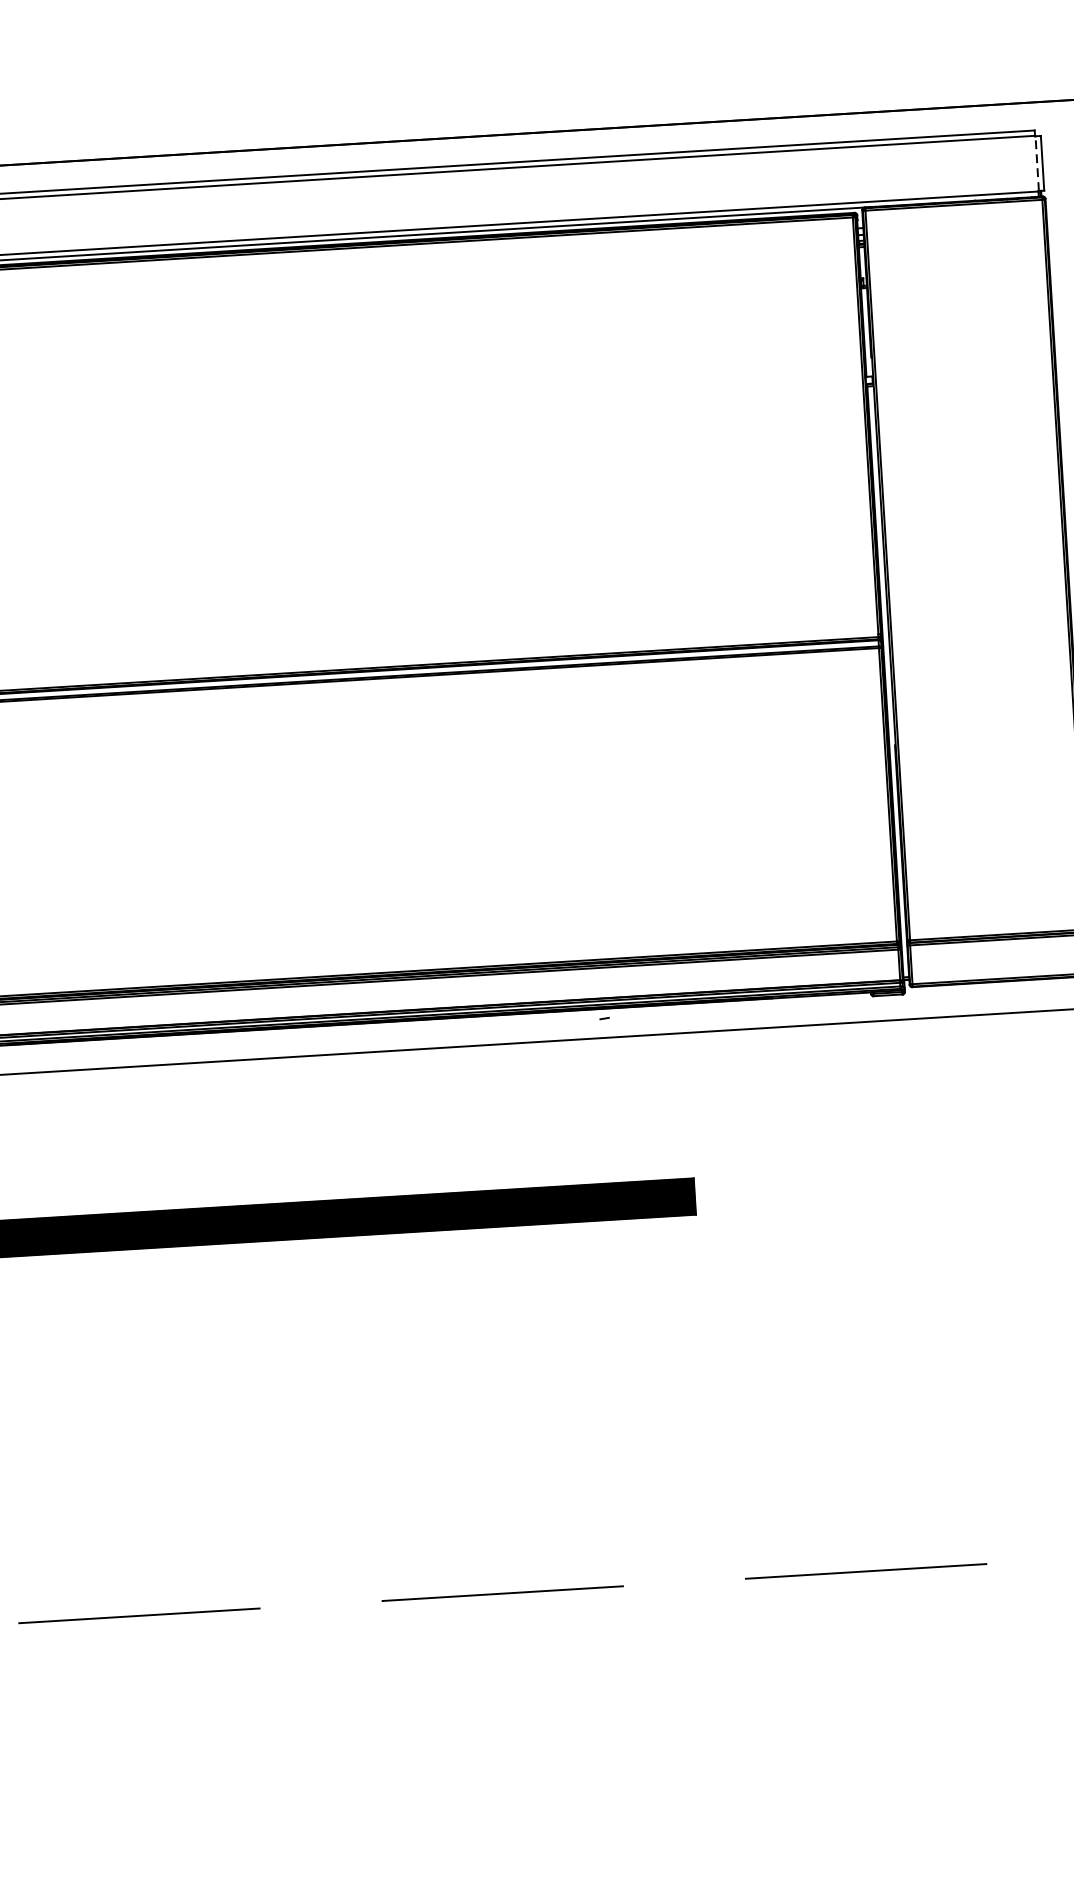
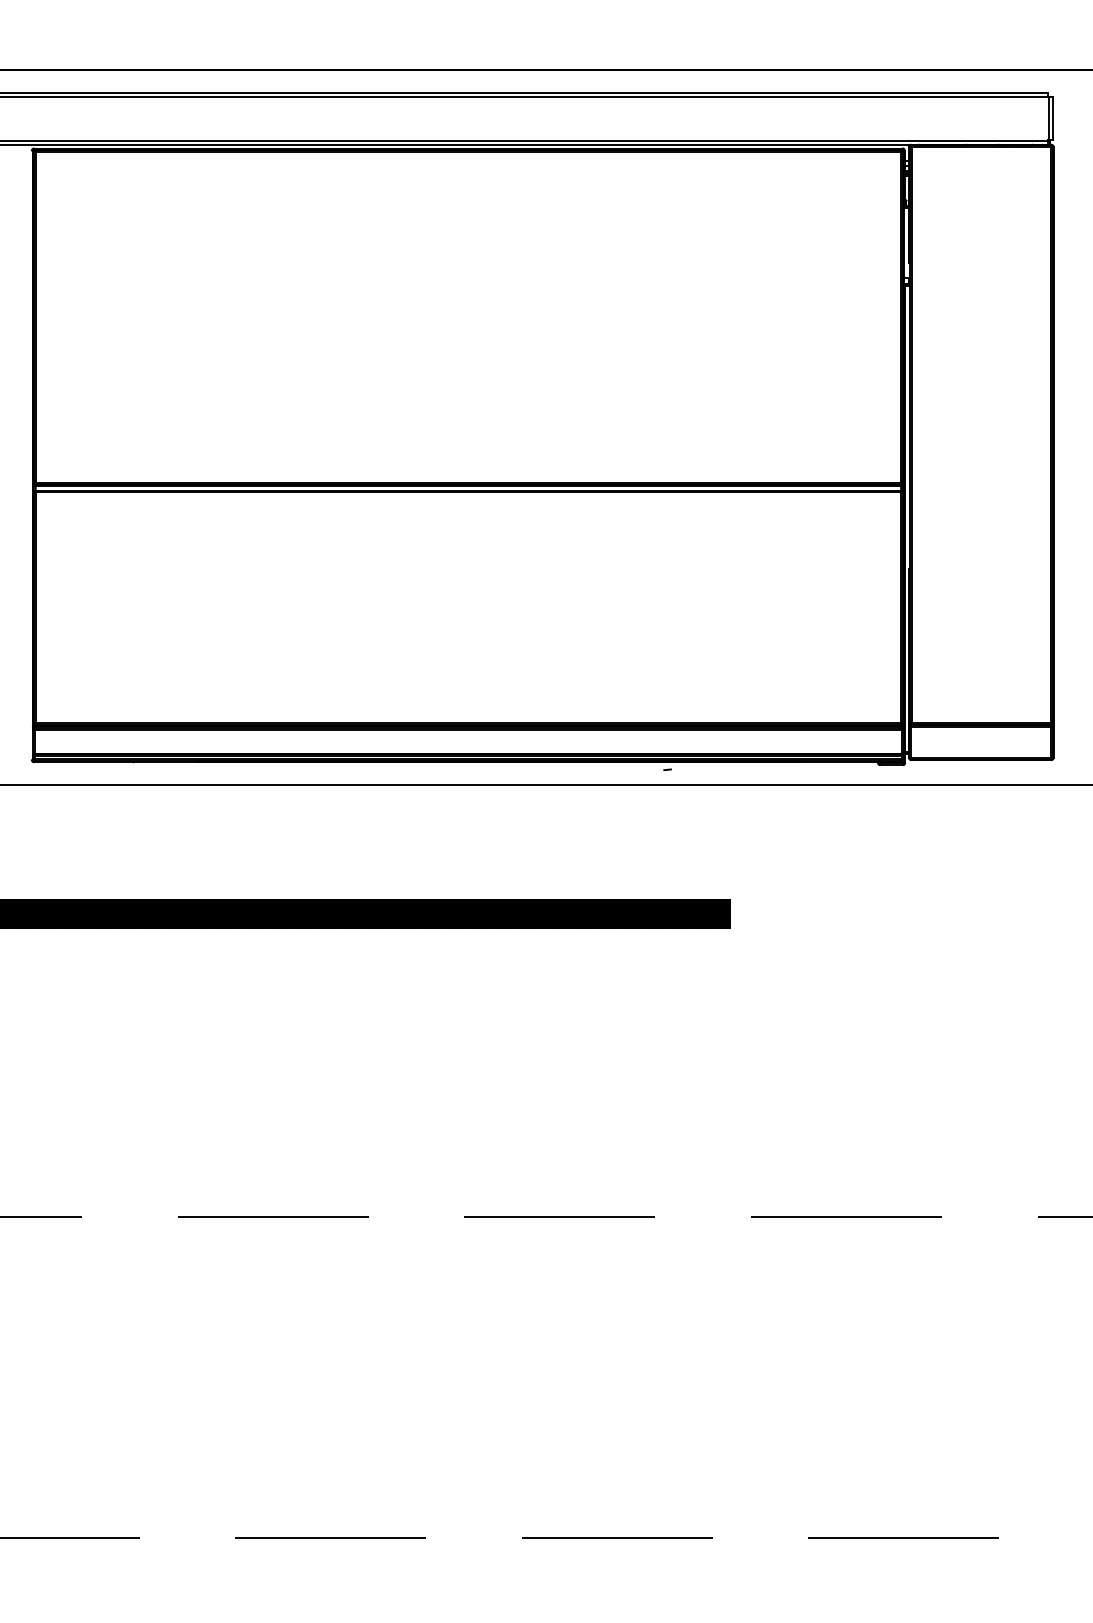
line: (1036, 163) -> (1048, 118), dashed -> solid

